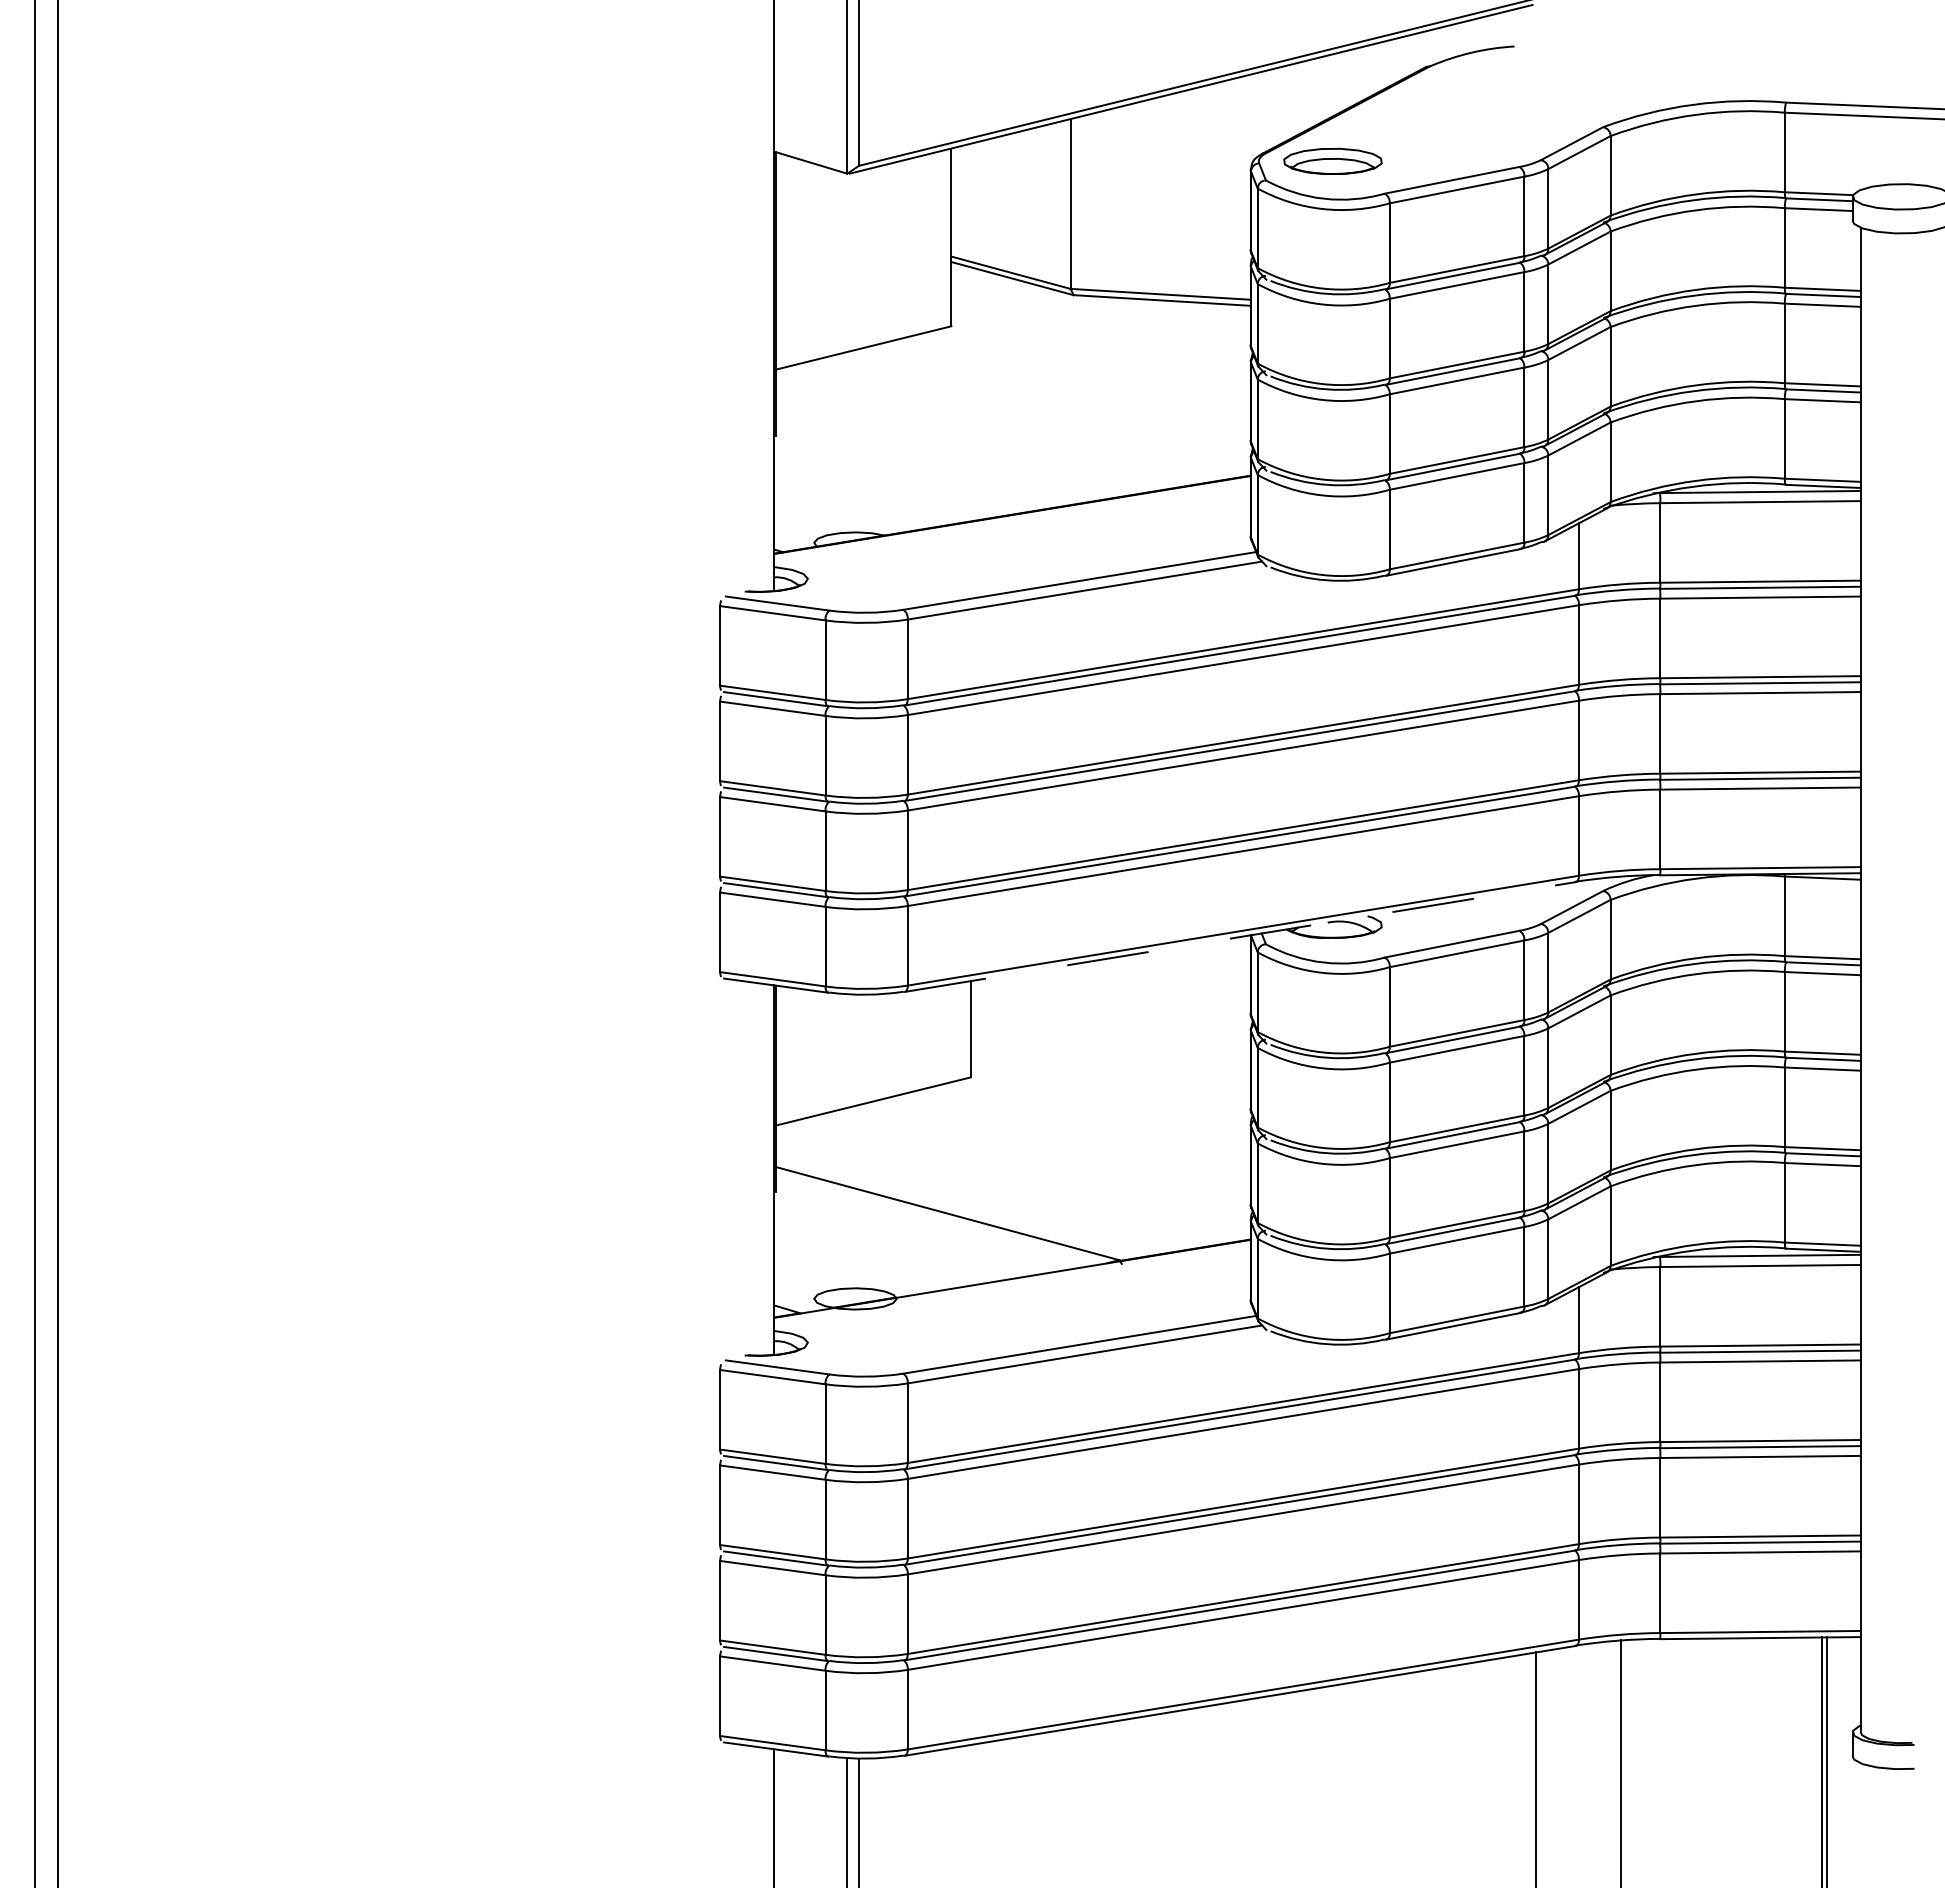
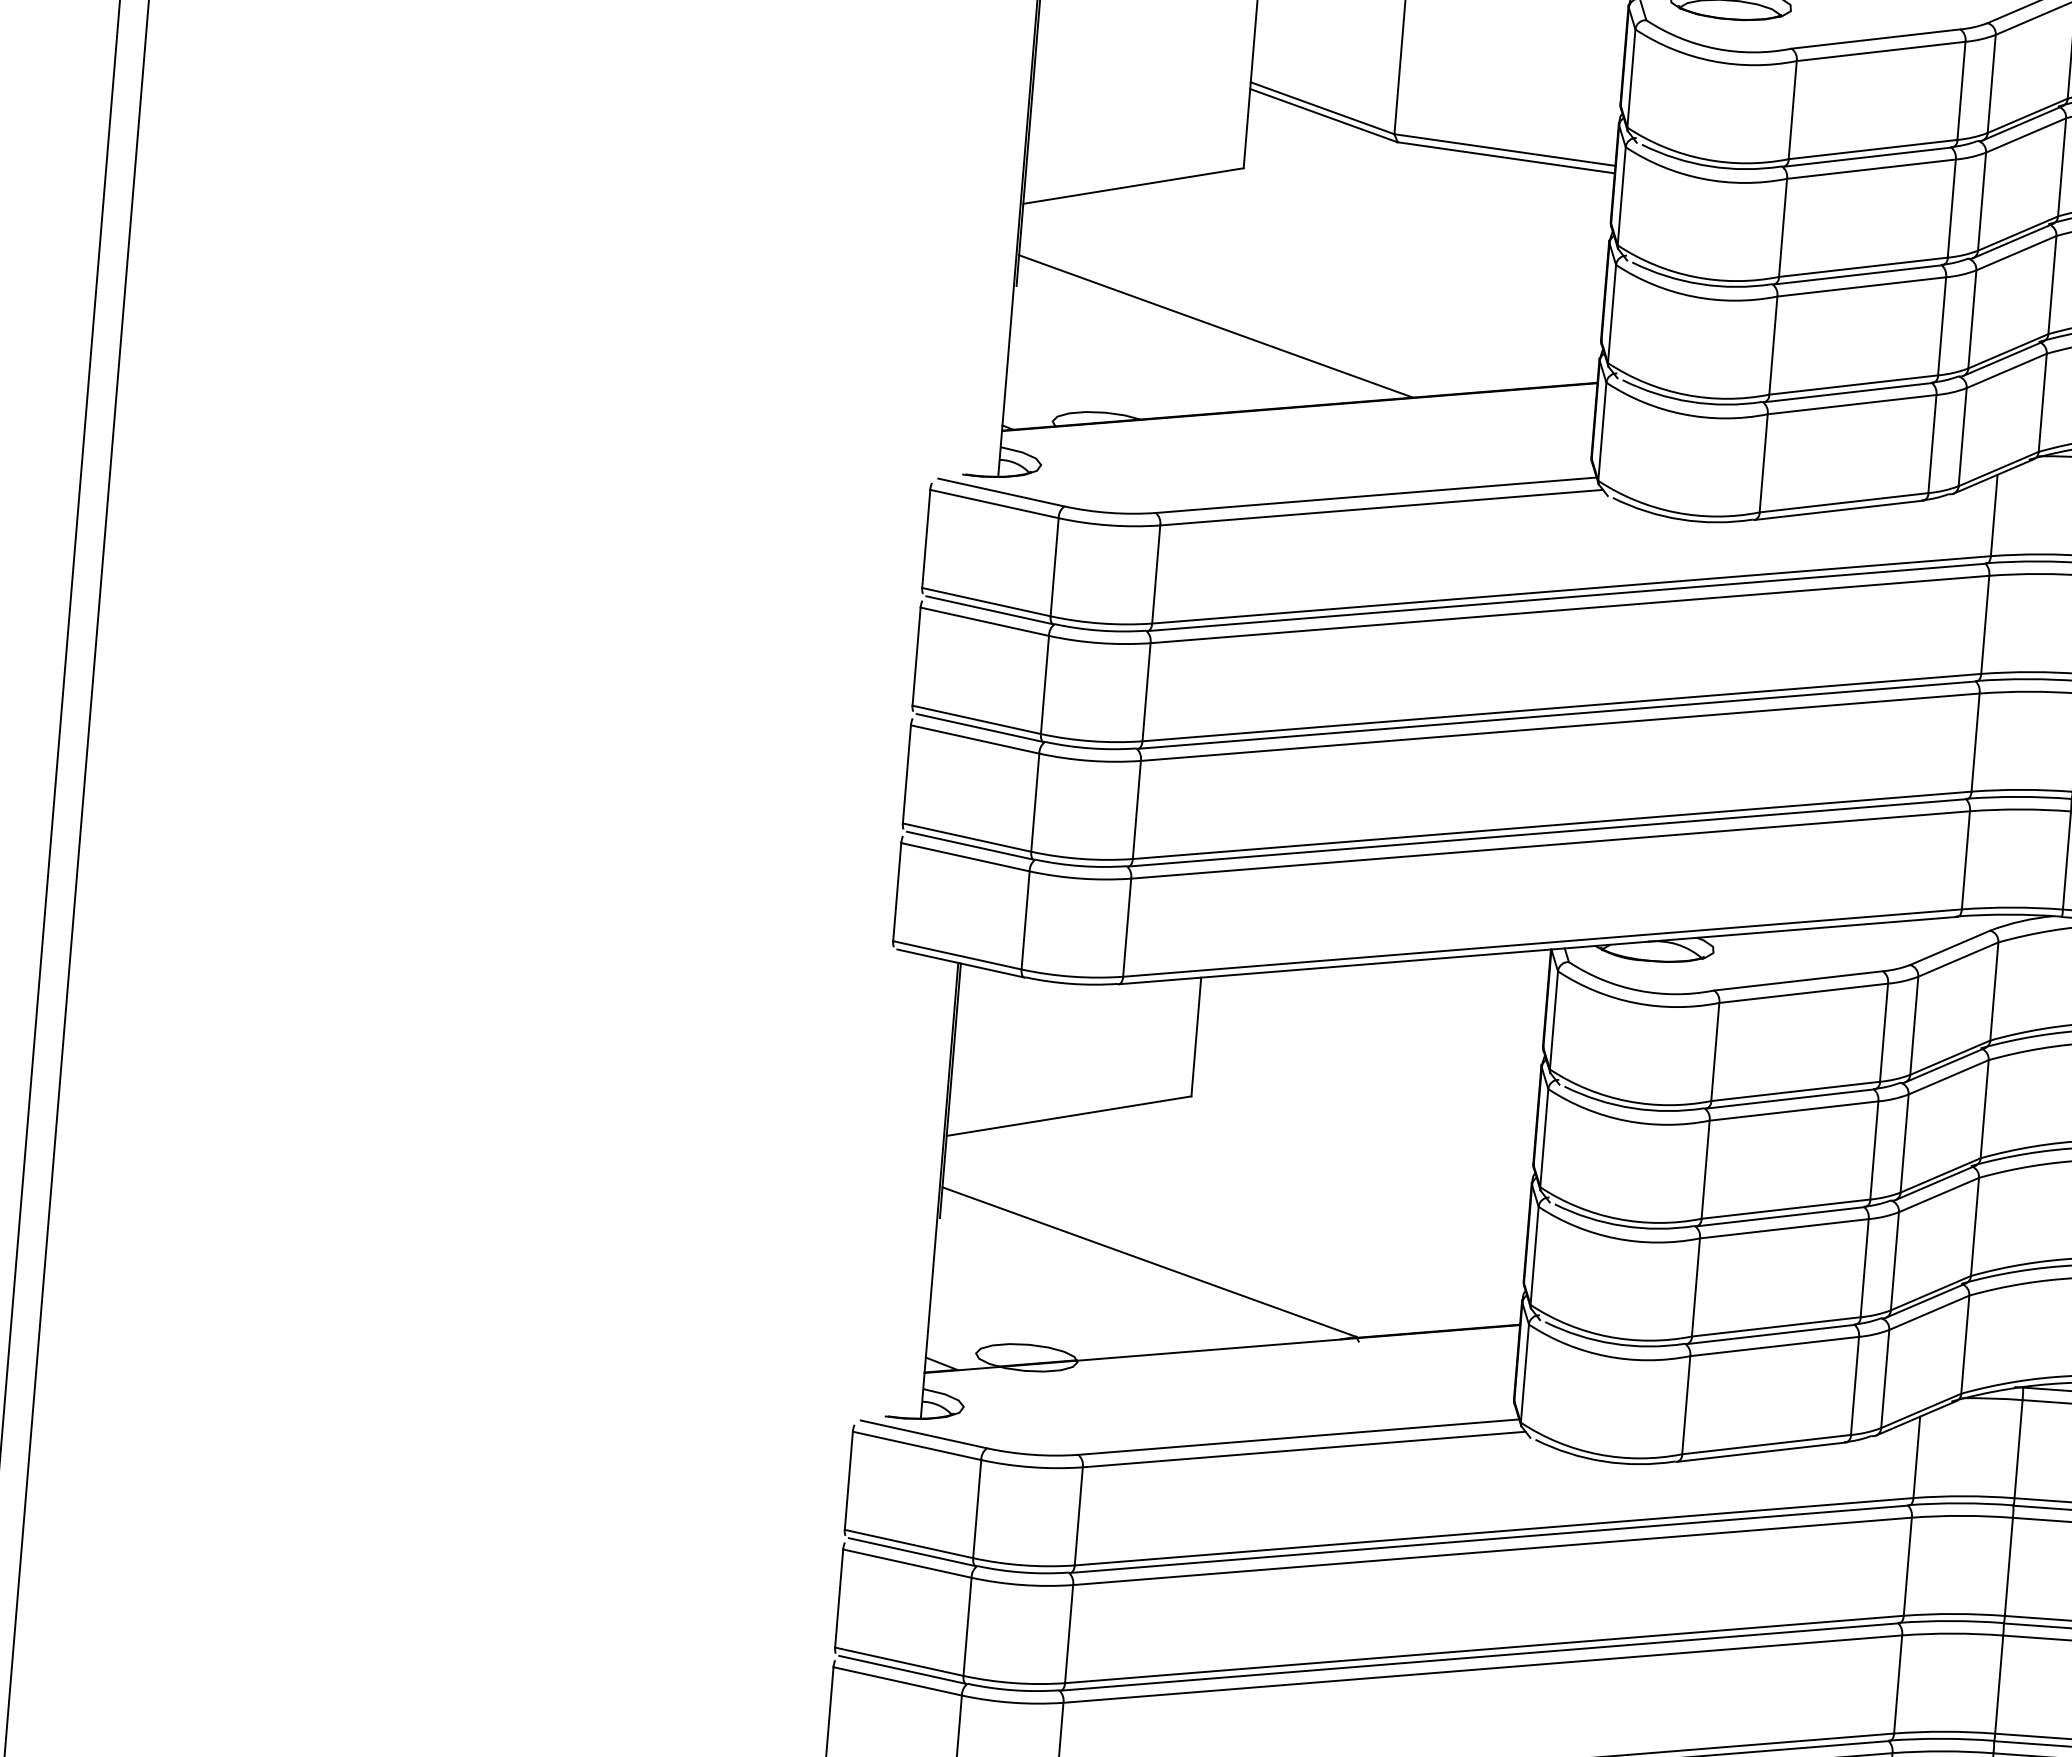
line: (939, 455) -> (1215, 326), added
line: (1240, 936) -> (1538, 949), dashed -> solid

